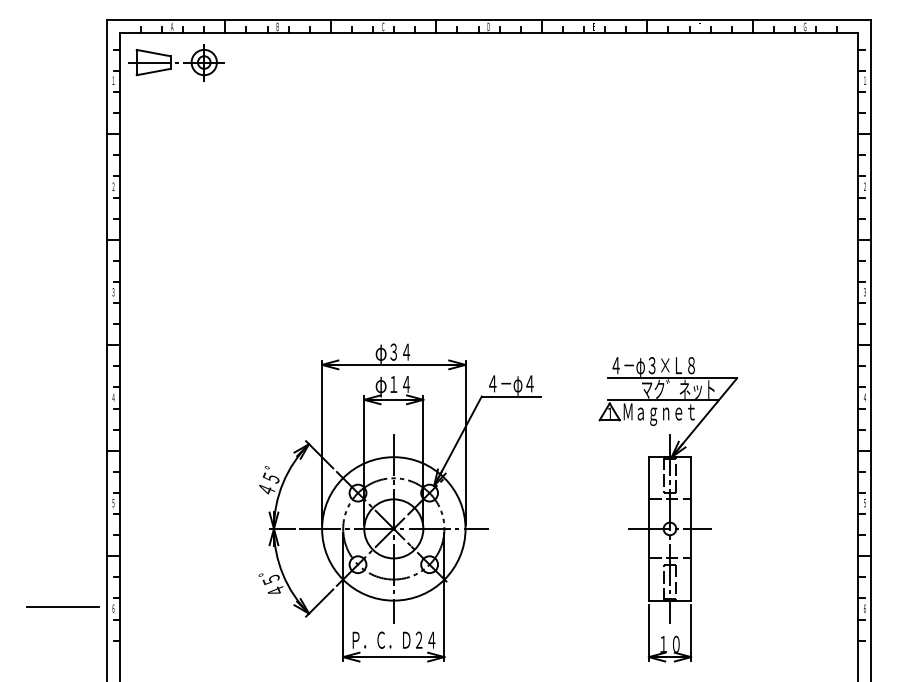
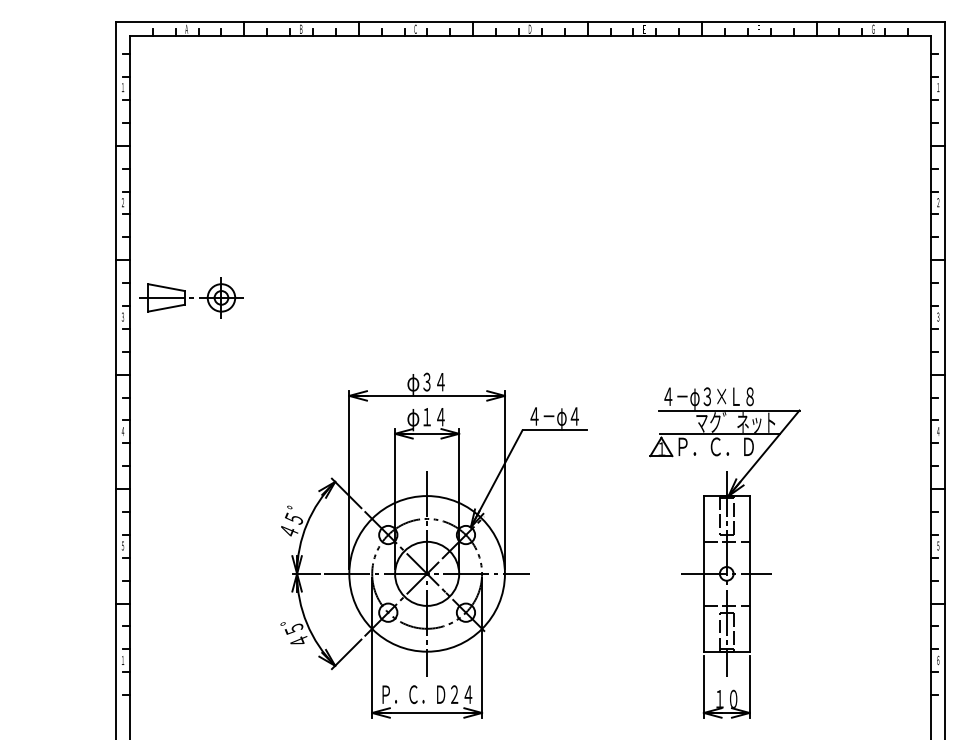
part: (176, 62) -> (191, 297), moved
text: (658, 414) -> (714, 449), Ｍａｇｎｅｔ -> Ｐ．Ｃ．Ｄ
line: (63, 606) -> (68, 658), removed
text: (113, 607) -> (122, 659), ６ -> １

